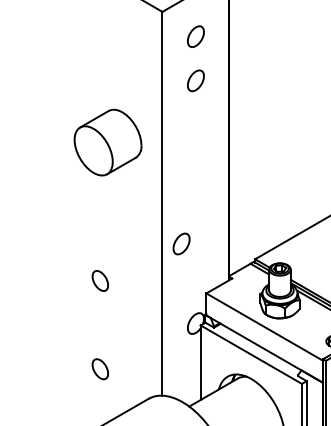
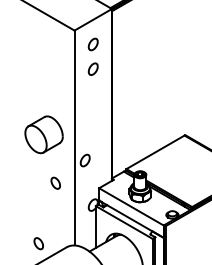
part: (107, 142) -> (43, 134), moved
part: (99, 279) -> (55, 182), moved
part: (99, 368) -> (38, 243), moved

